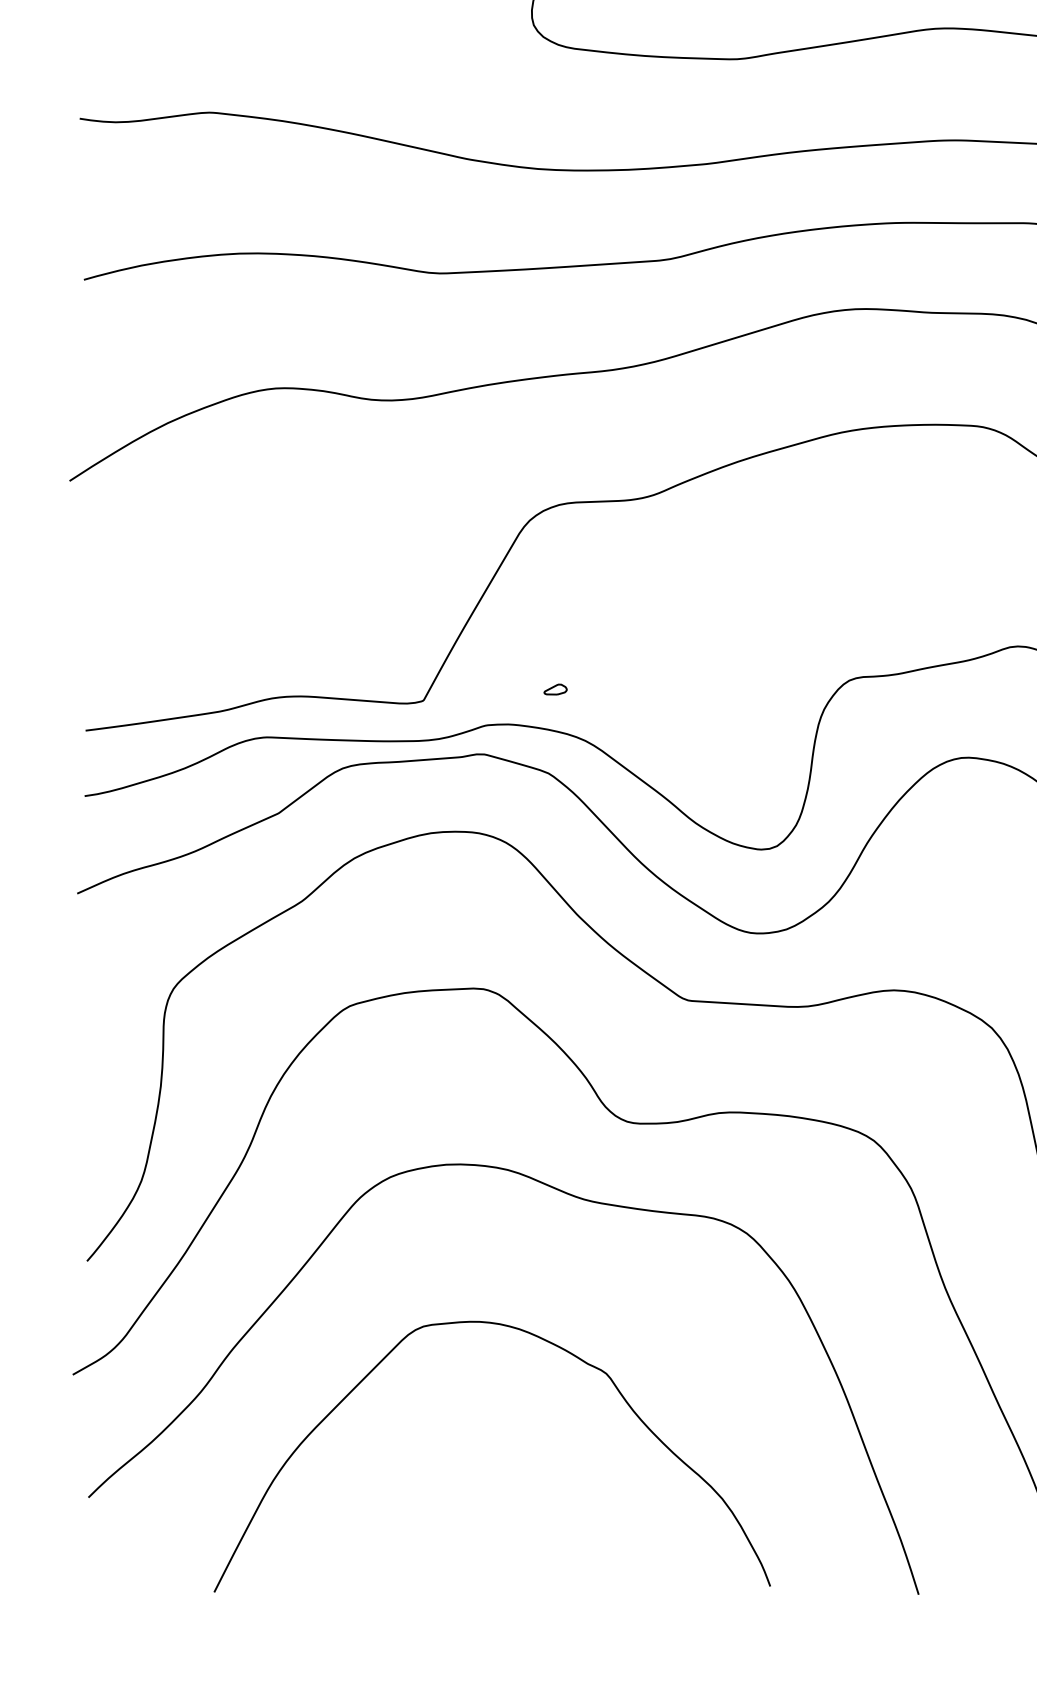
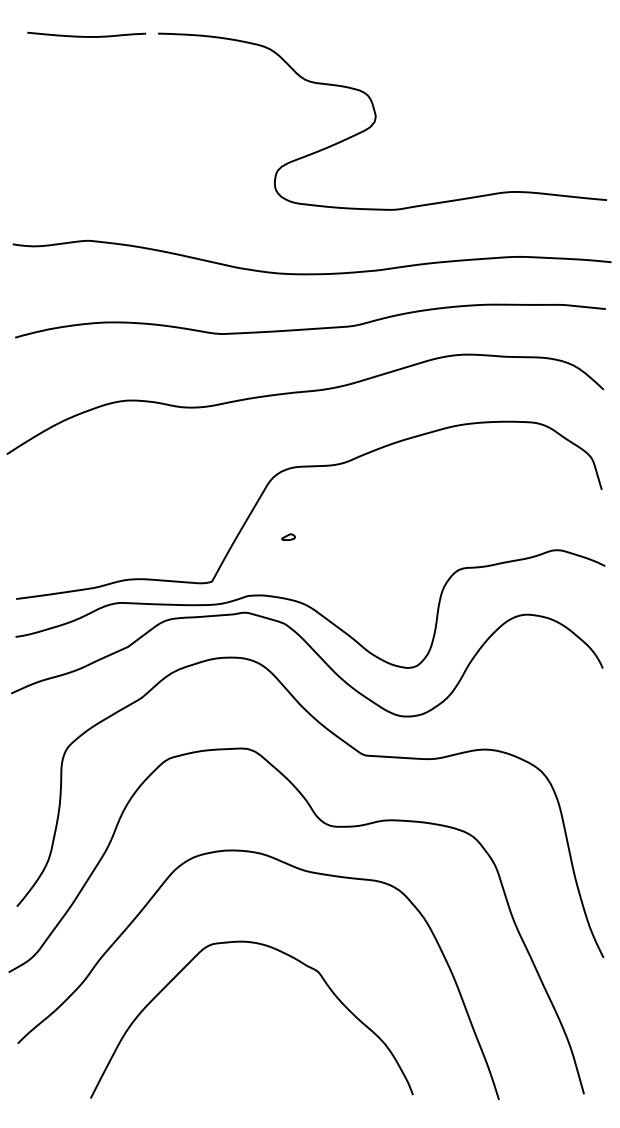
part: (555, 688) -> (288, 536), moved

